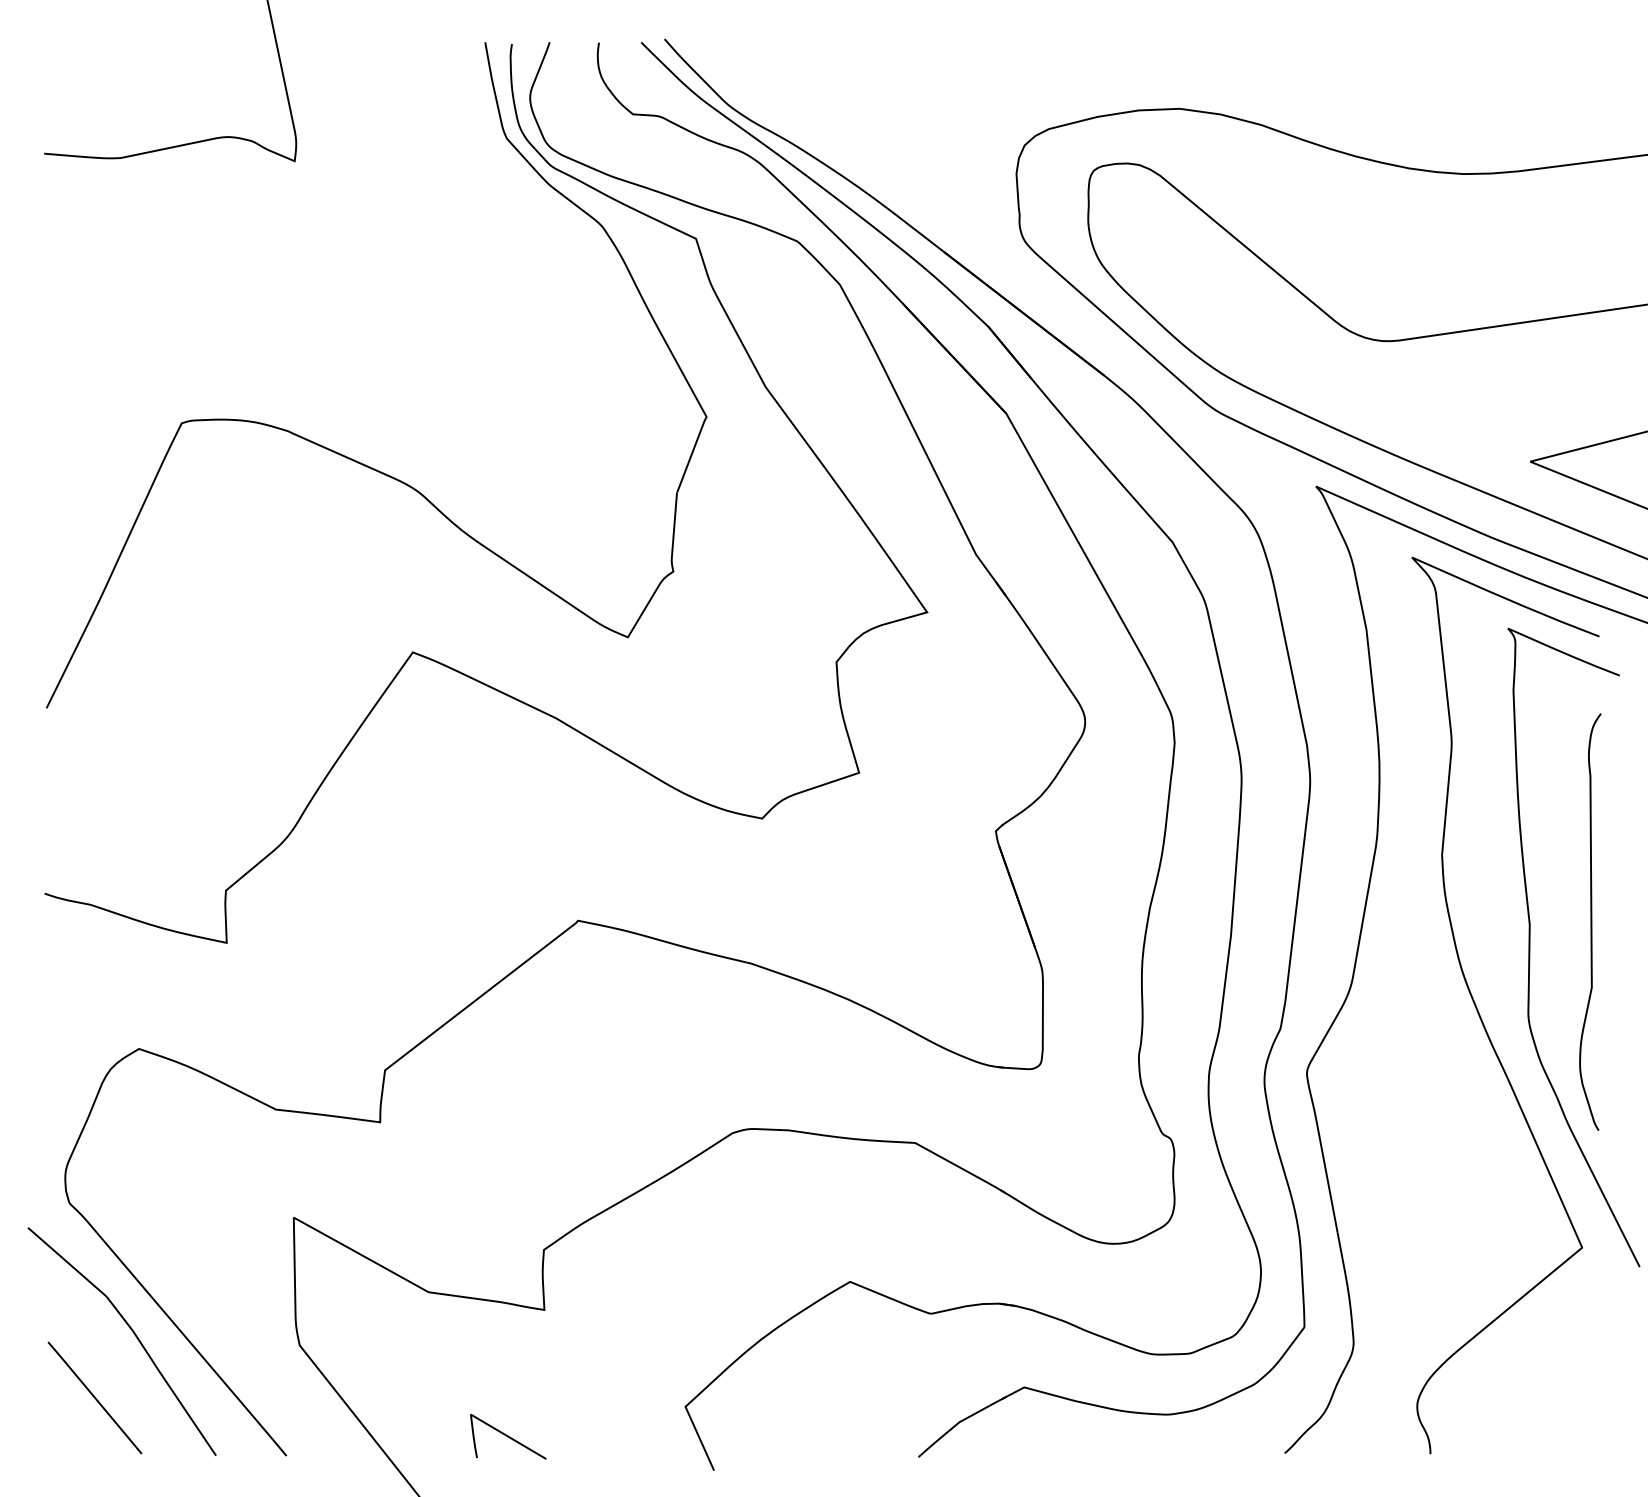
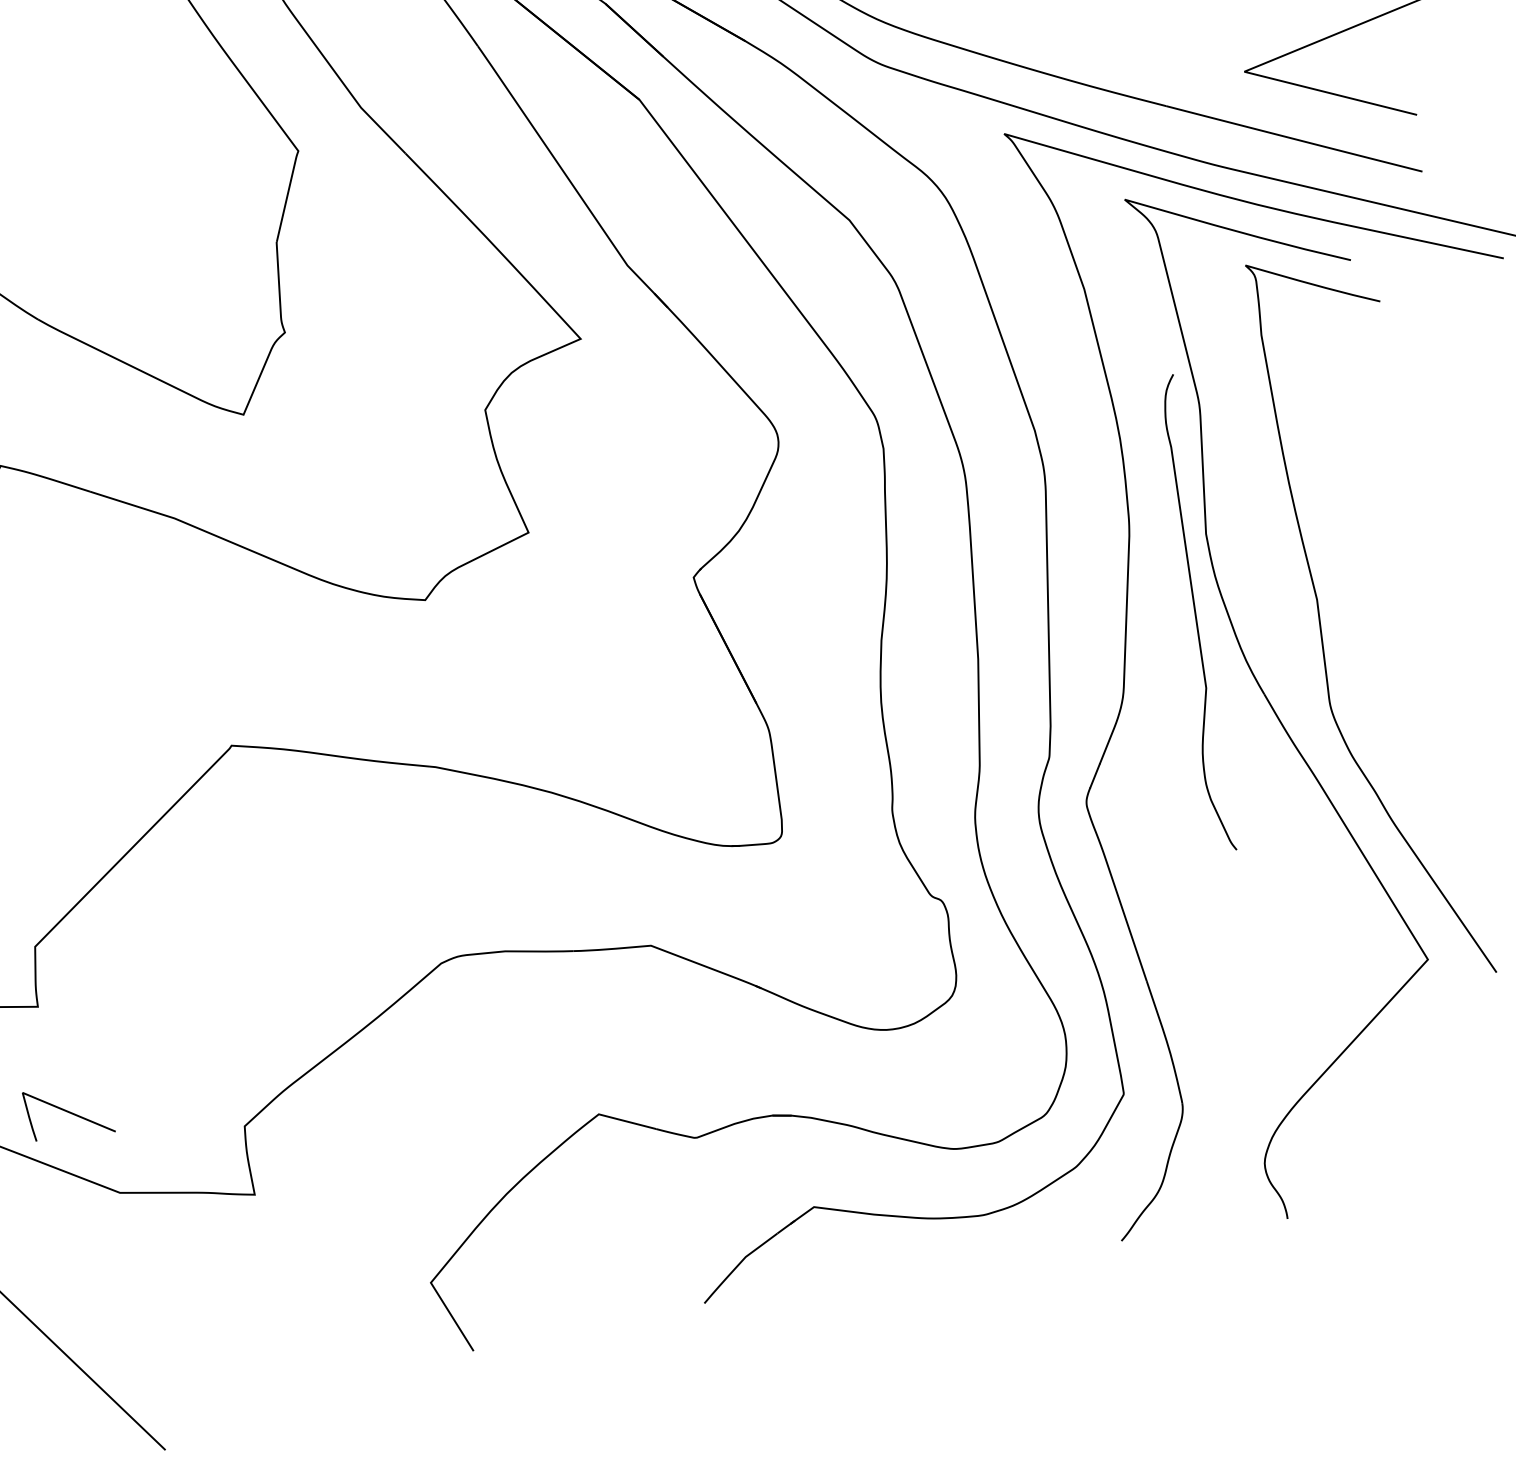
curve: (1590, 921) -> (1194, 612), moved
line: (508, 1436) -> (69, 1111), moved

